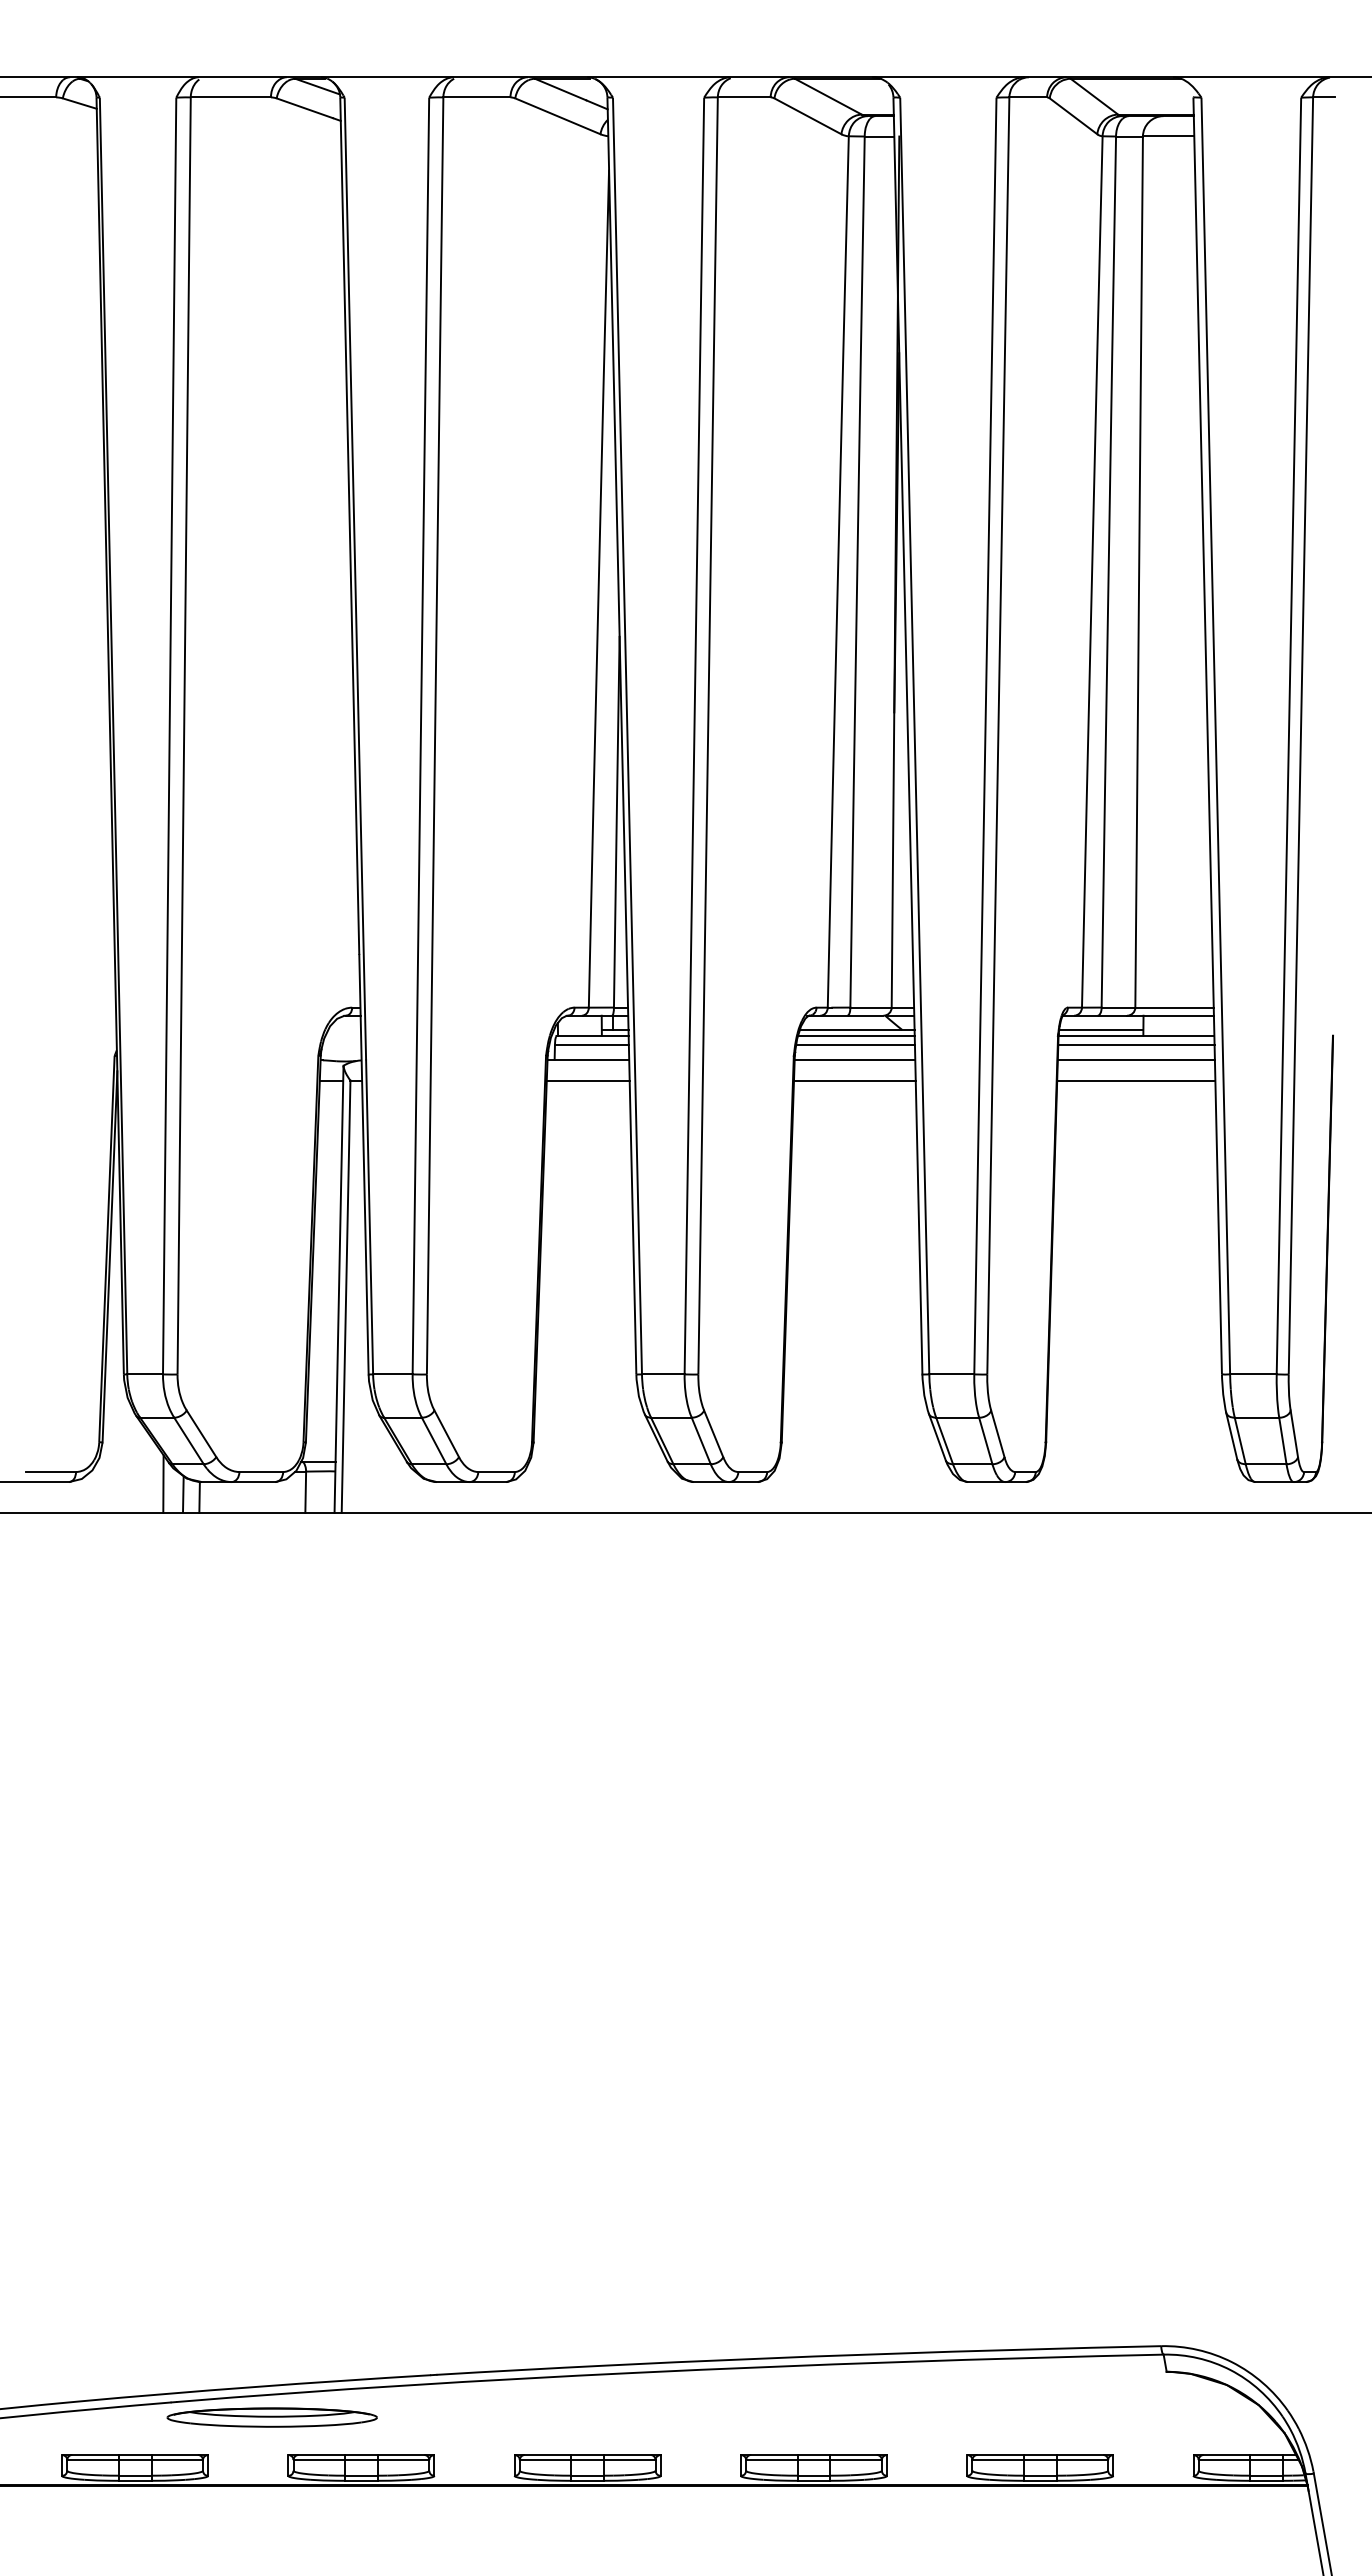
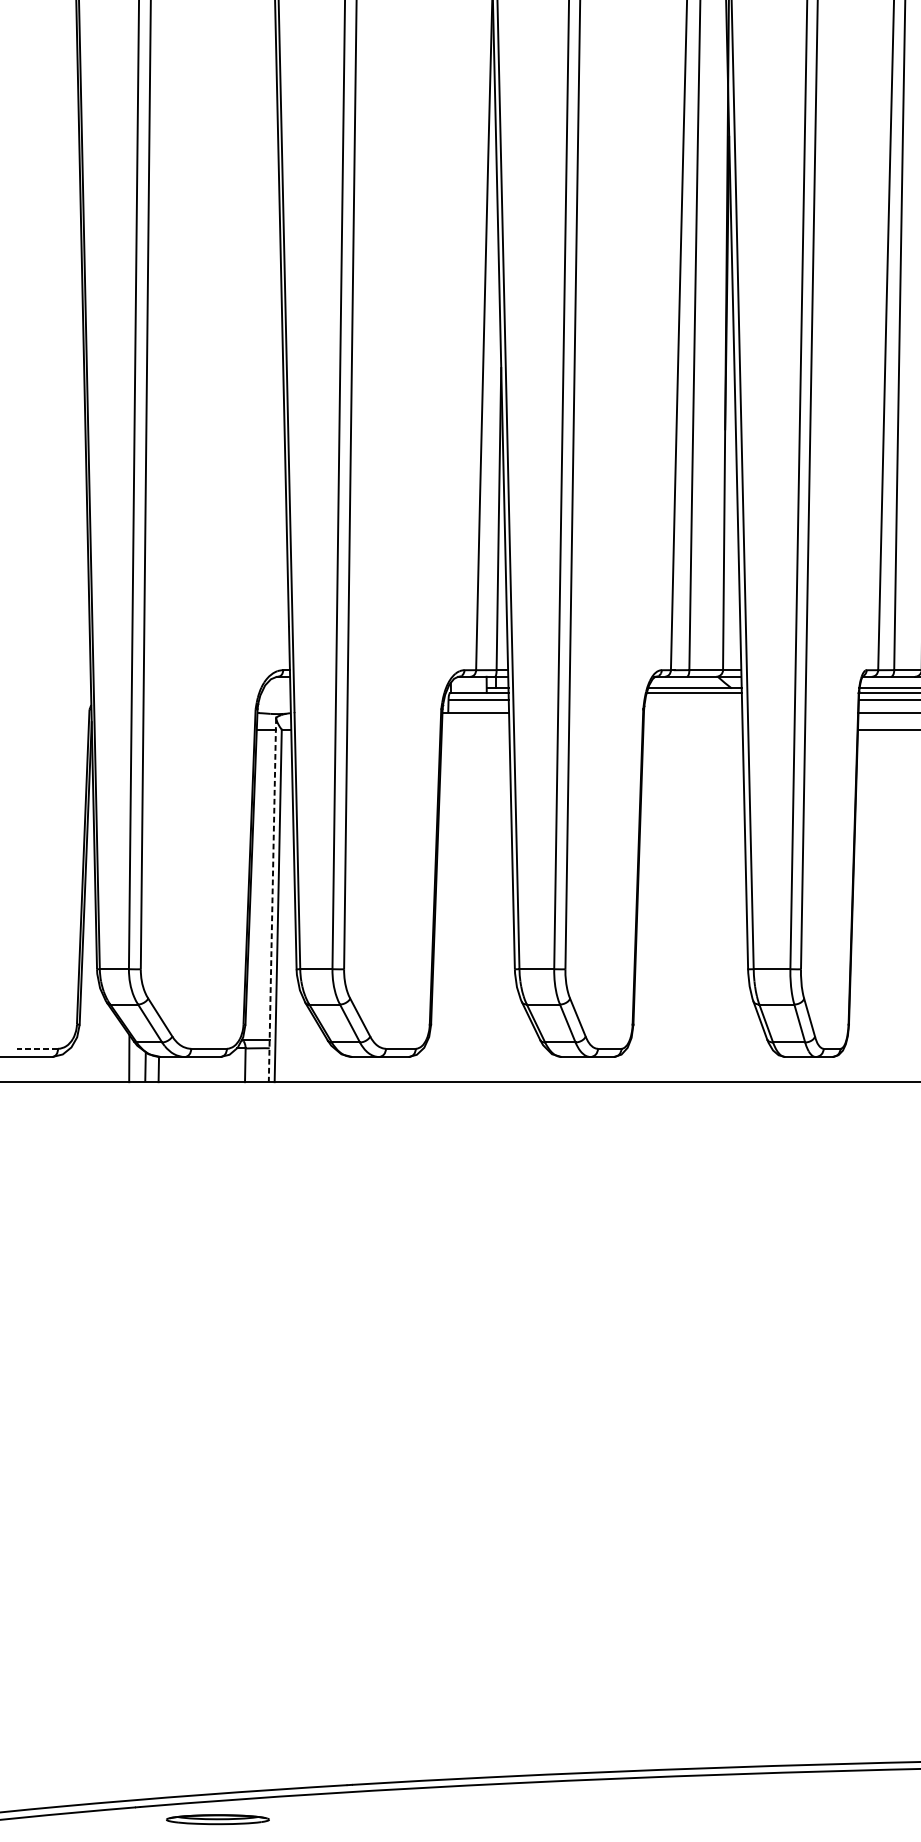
line: (855, 1044) -> (693, 700), removed
line: (854, 1060) -> (692, 713), removed
line: (587, 1080) -> (475, 729), removed
line: (854, 1080) -> (692, 729), removed
line: (339, 1290) -> (272, 900), solid -> dashed
line: (50, 1472) -> (37, 1049), solid -> dashed
part: (271, 2417) -> (217, 1819), size x0.6

